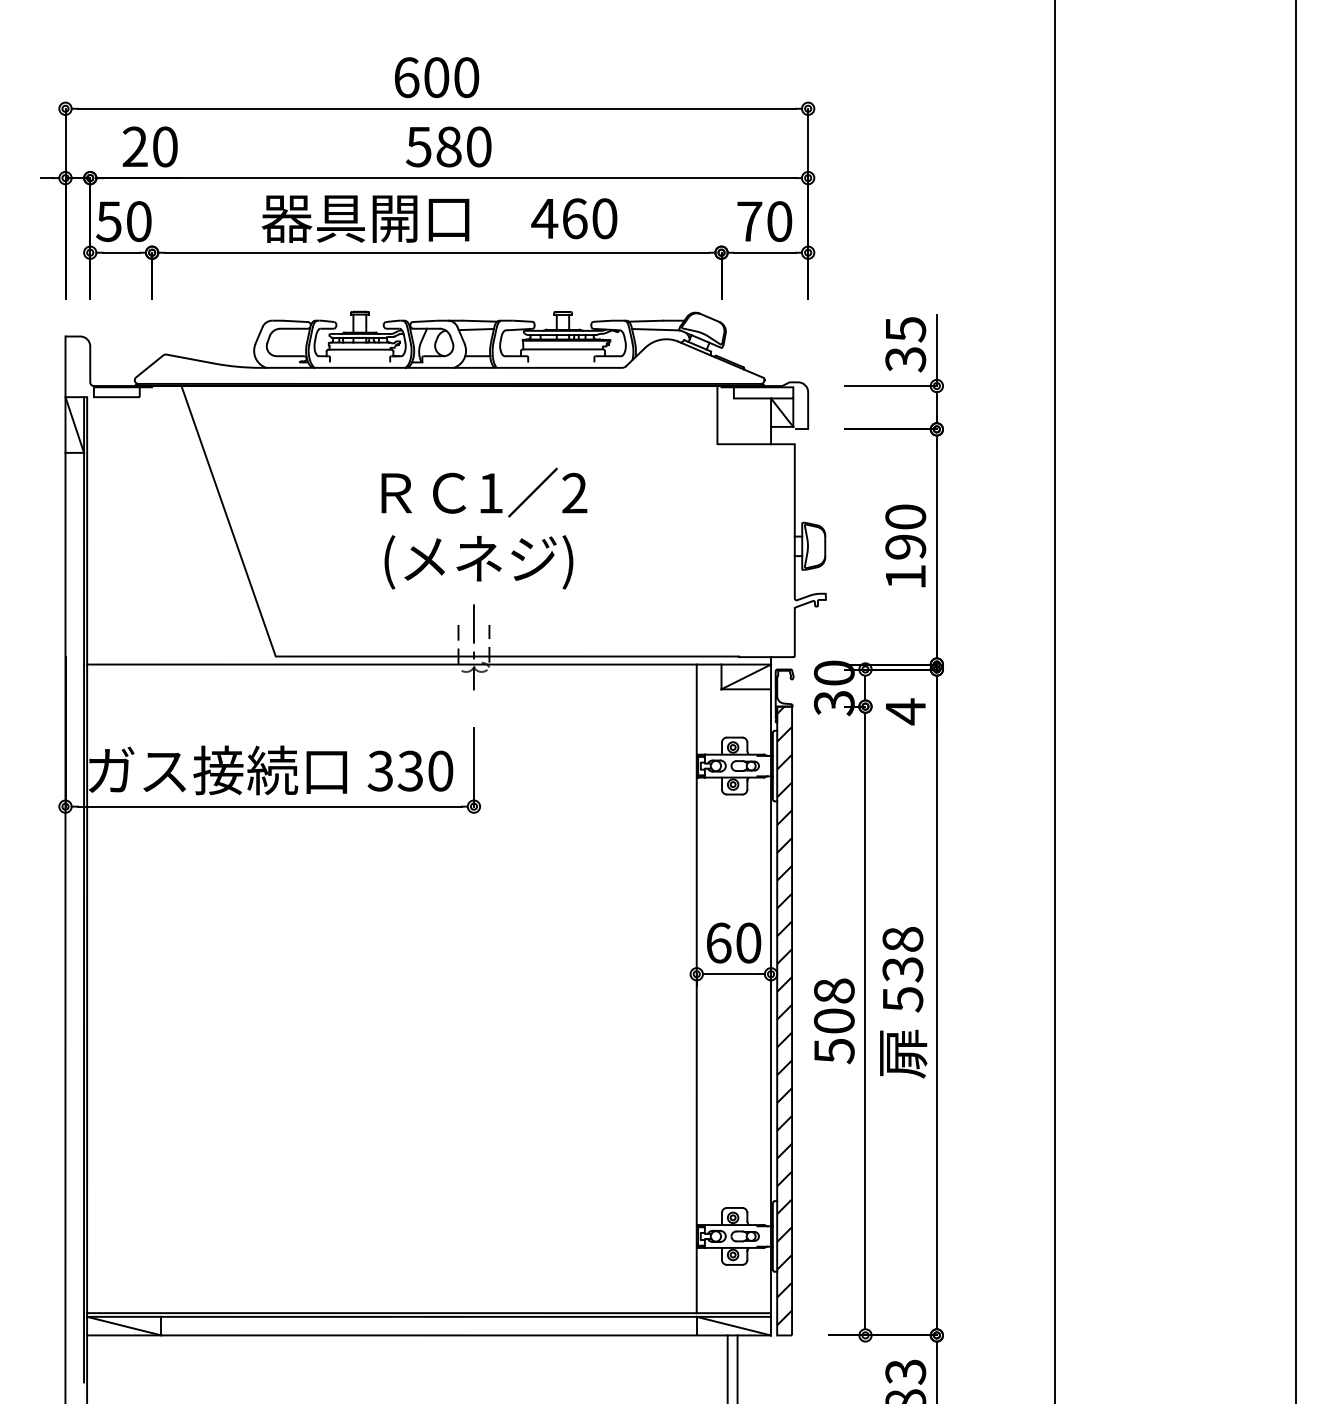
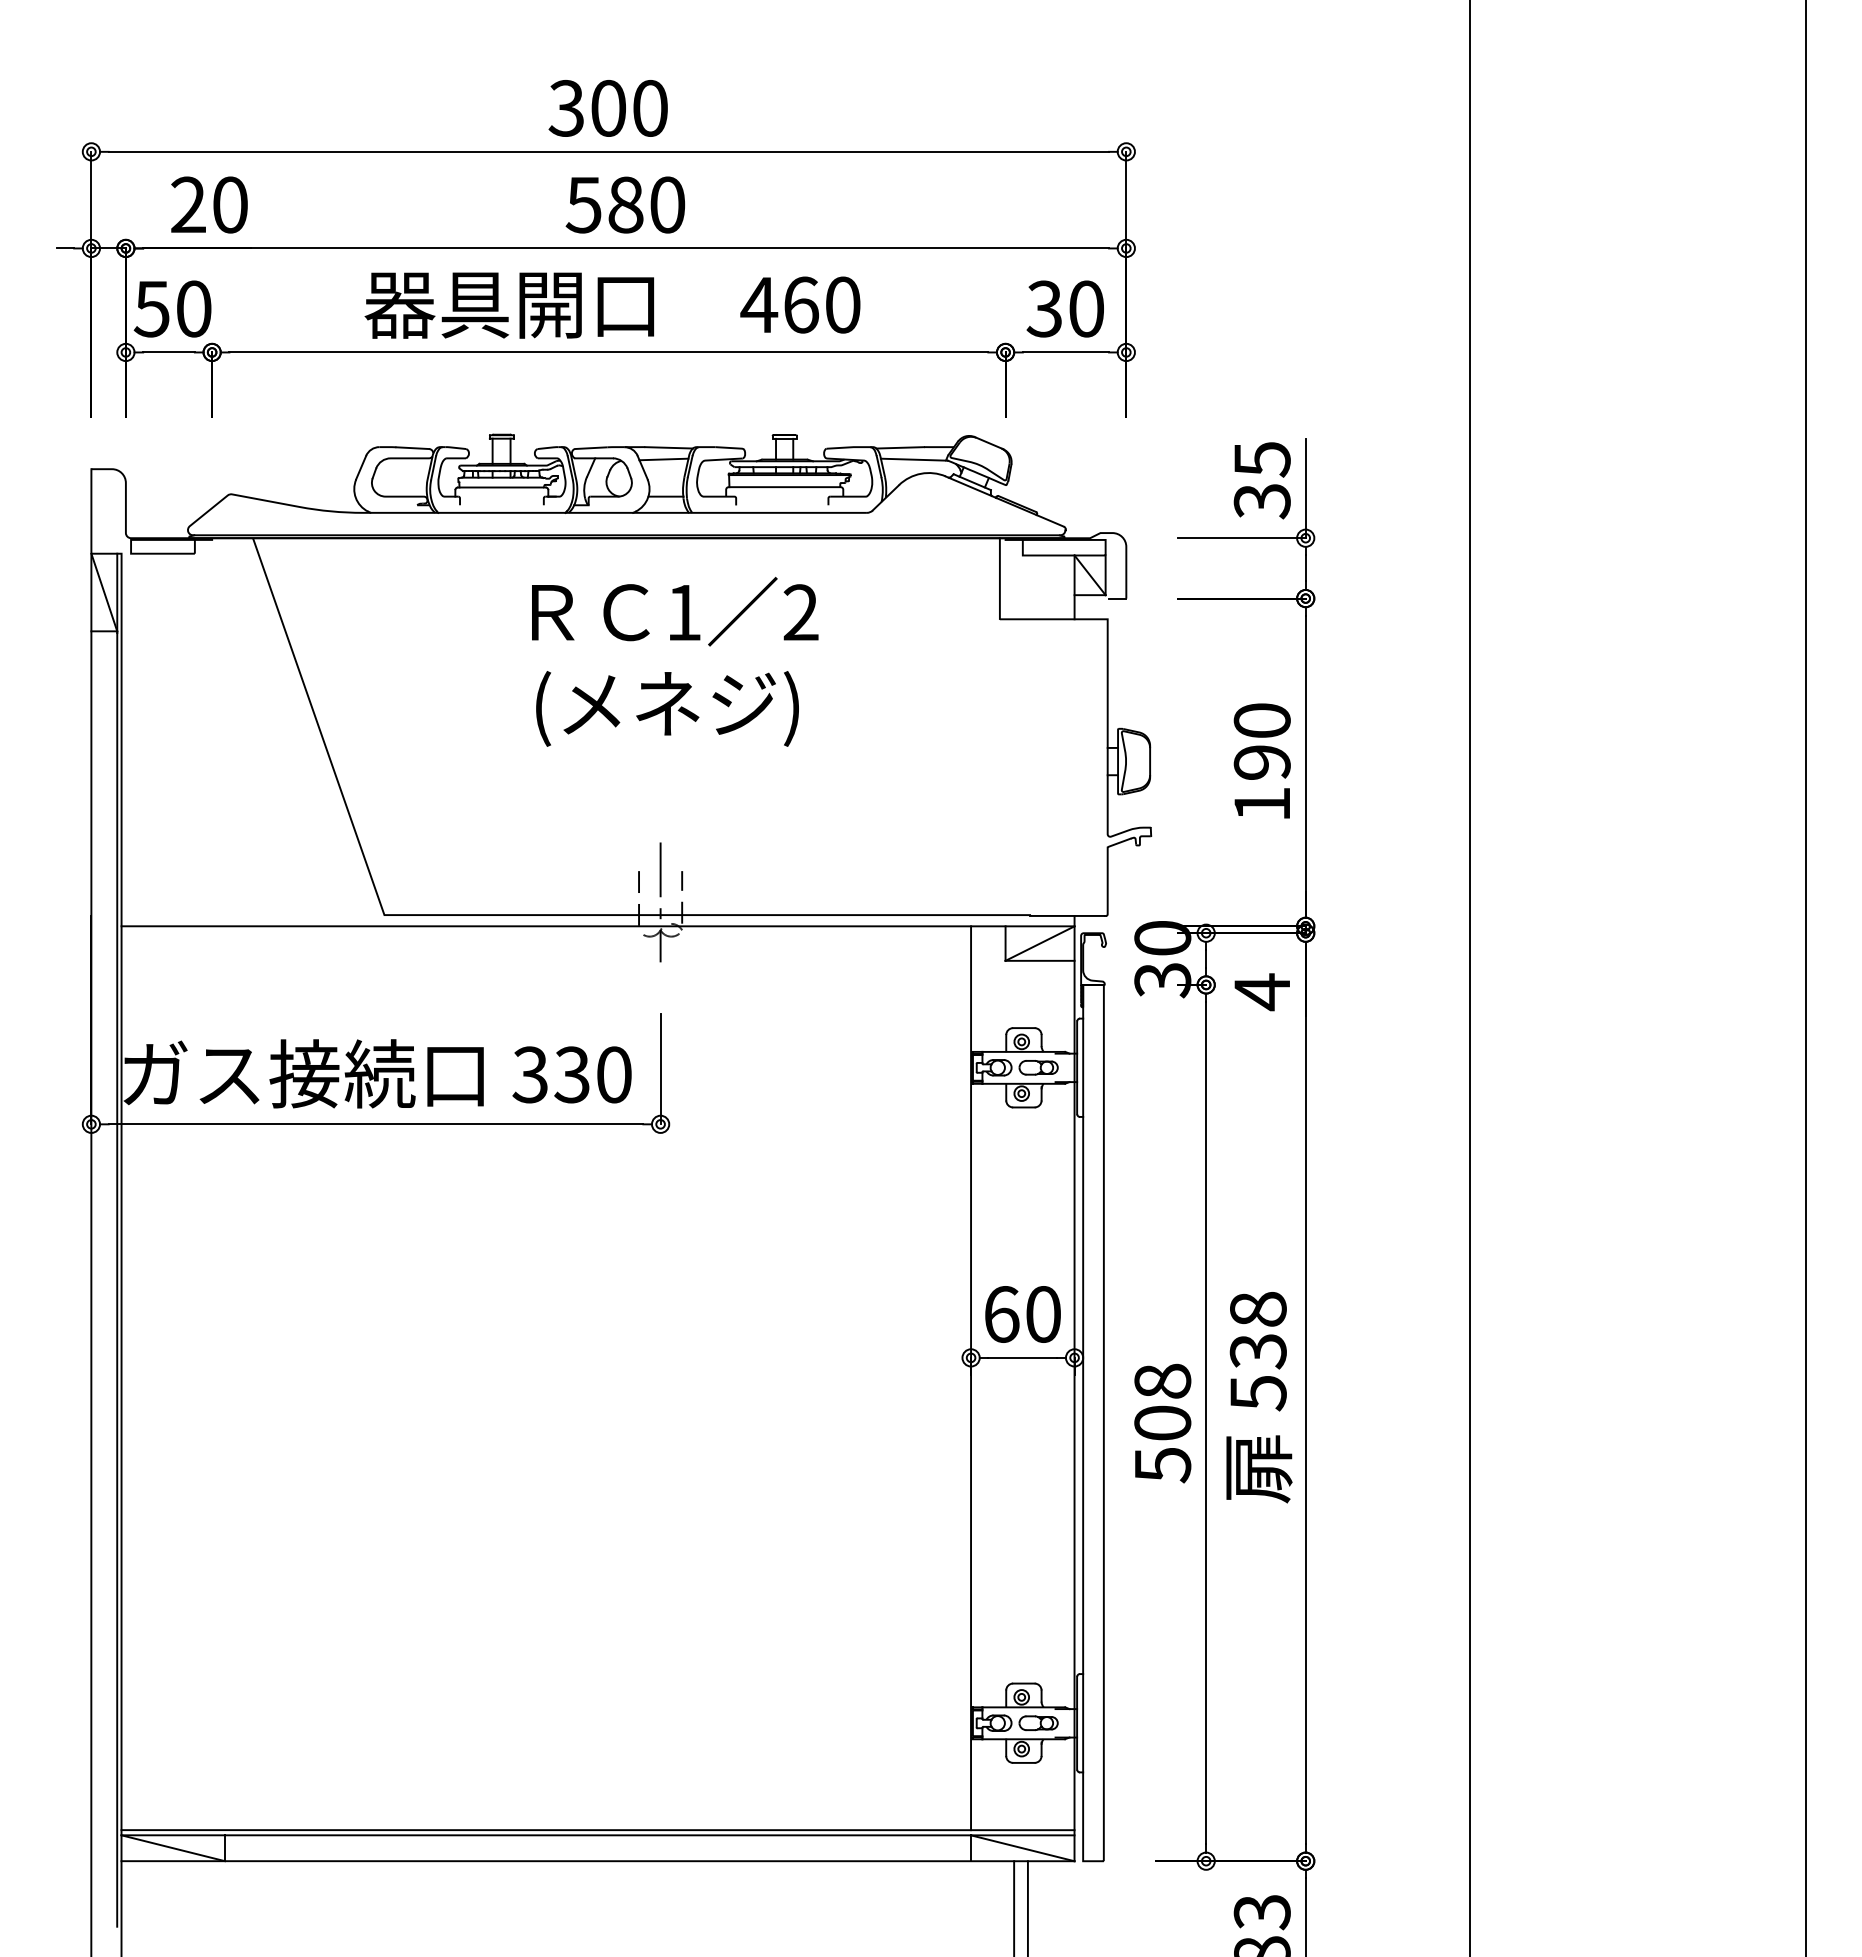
text: (406, 77) -> (566, 108), 600 -> 300
text: (749, 221) -> (1044, 308), 70 -> 30
text: (484, 528) -> (675, 661), moved
hatch: (784, 1015) -> (1093, 1415), removed

